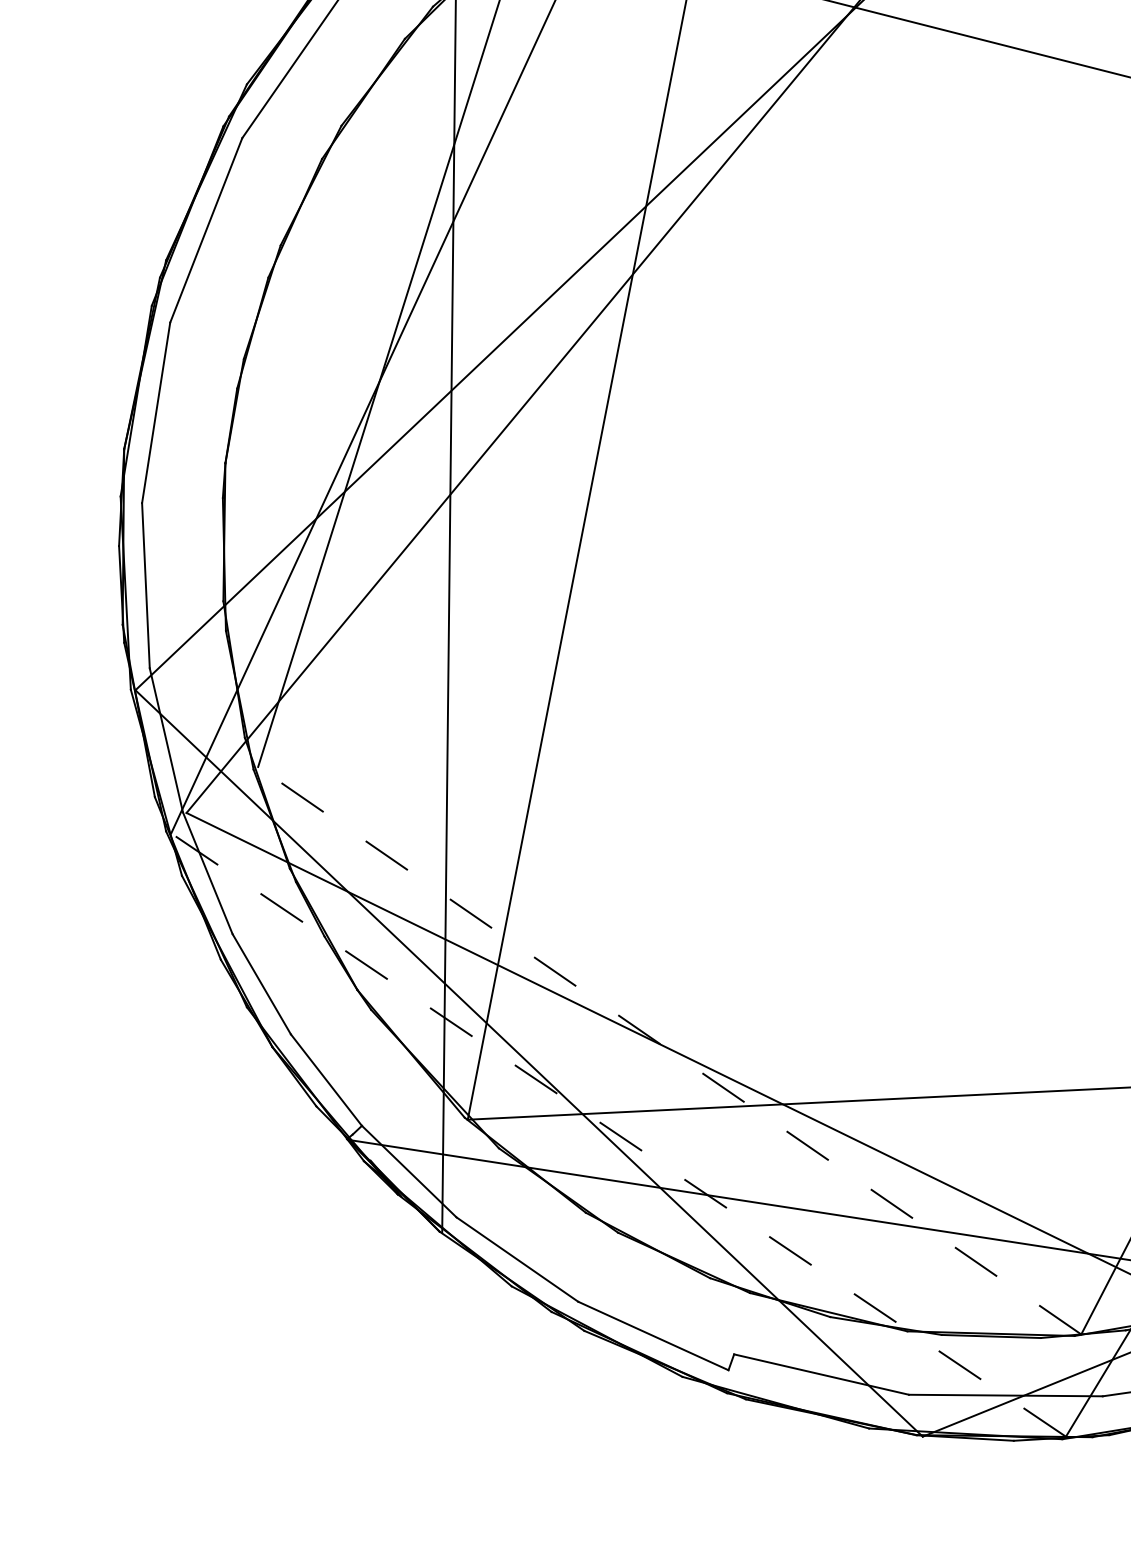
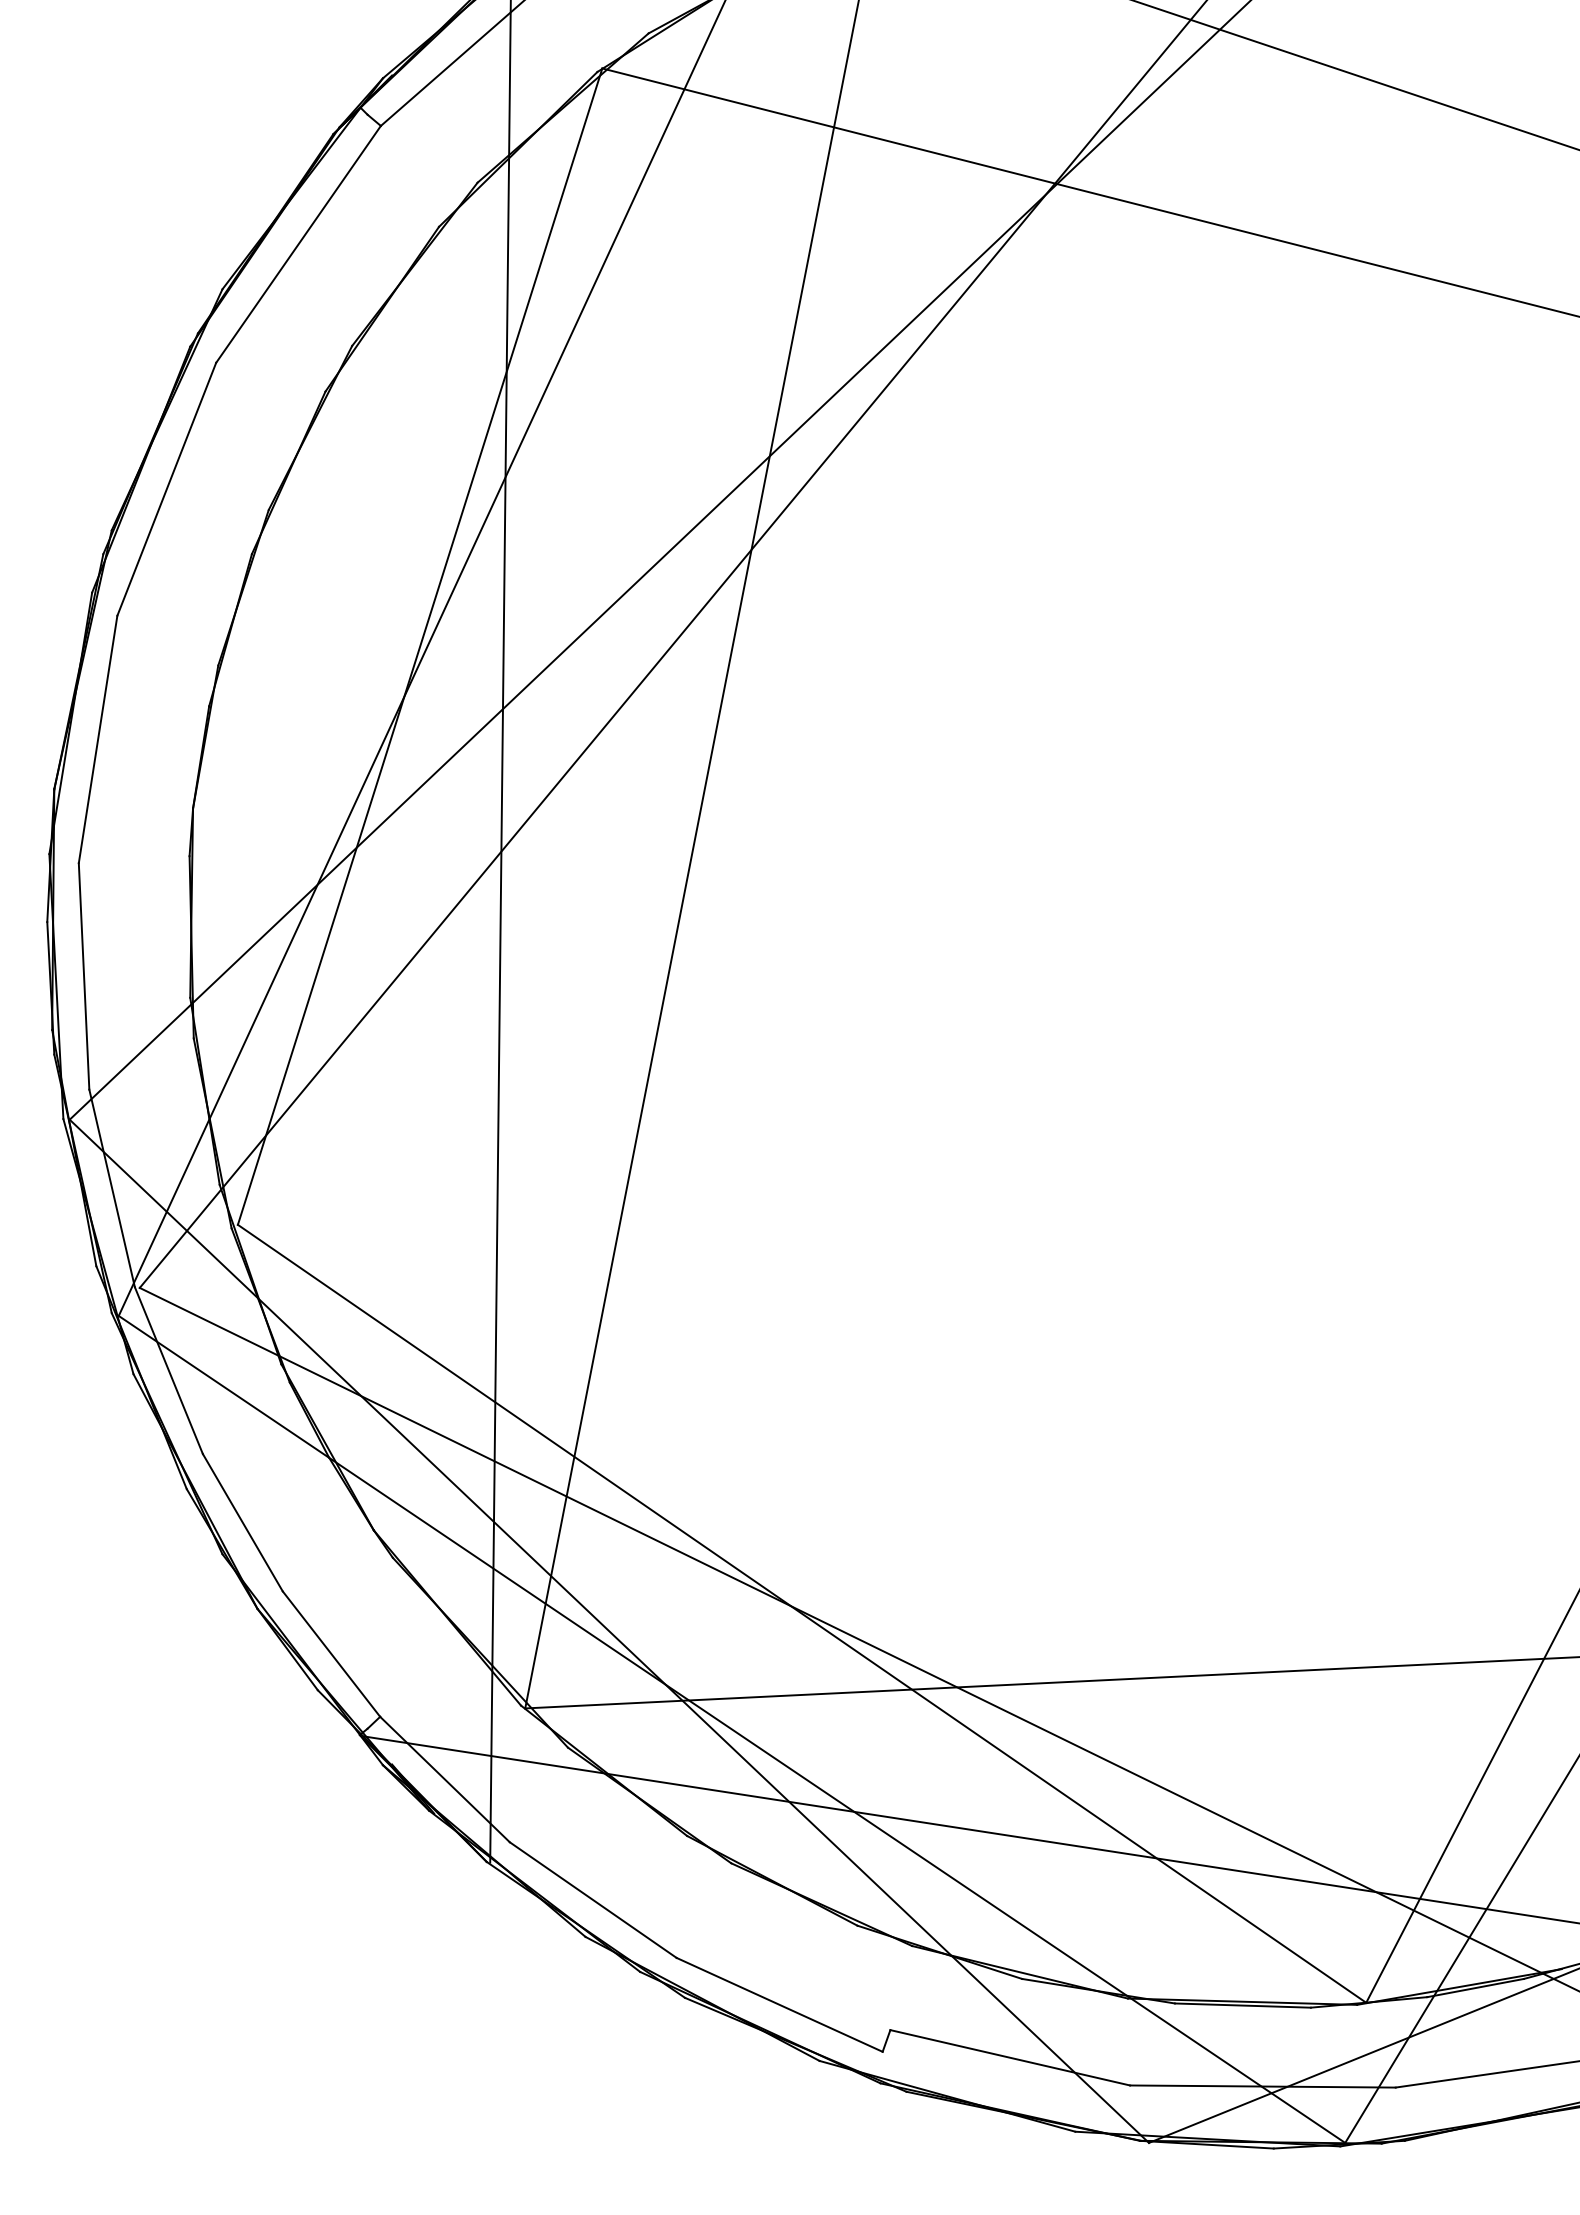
line: (669, 1050) -> (801, 1613), dashed -> solid
line: (618, 1135) -> (732, 1729), dashed -> solid

